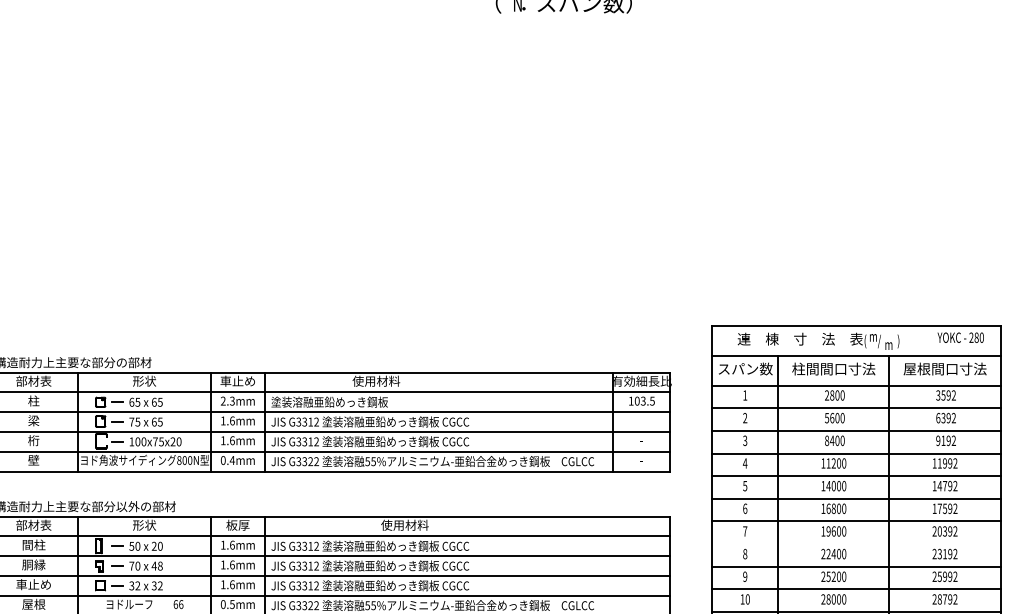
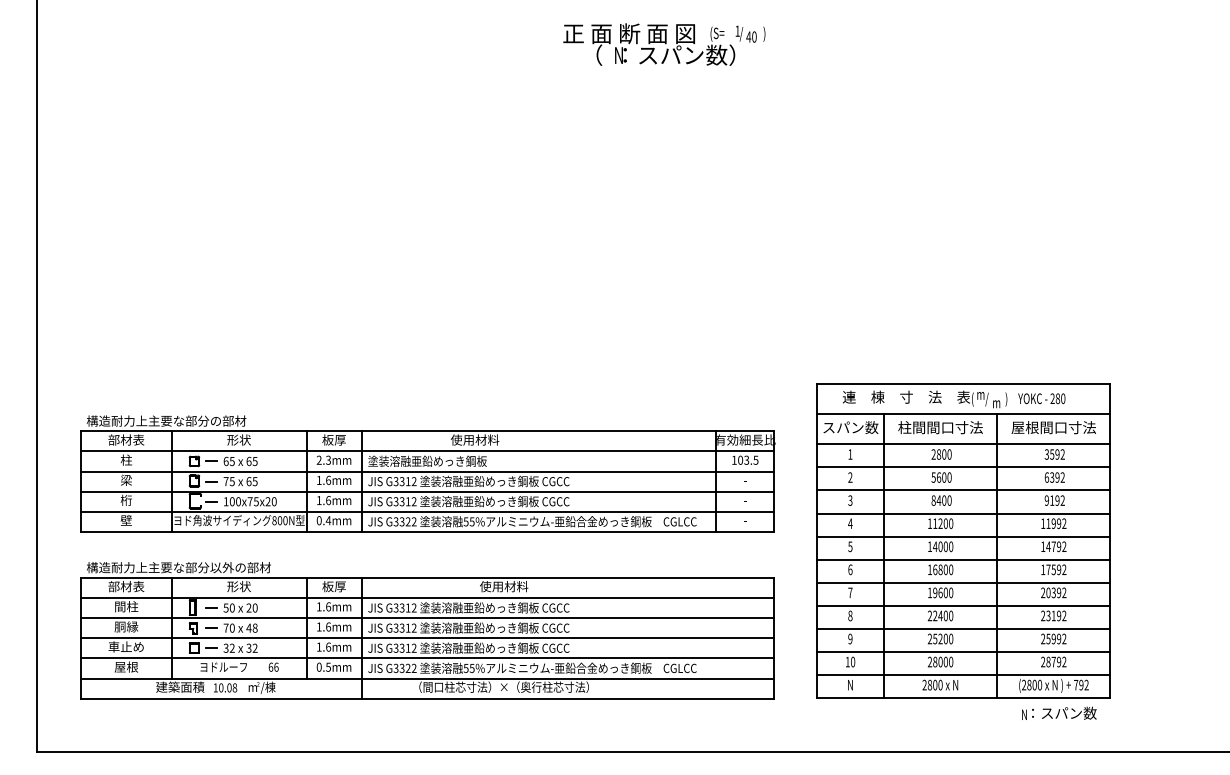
text: (960, 337) -> (1041, 398), moved
text: (237, 380) -> (333, 439), 車止め -> 板厚
line: (856, 543) -> (963, 605), added

